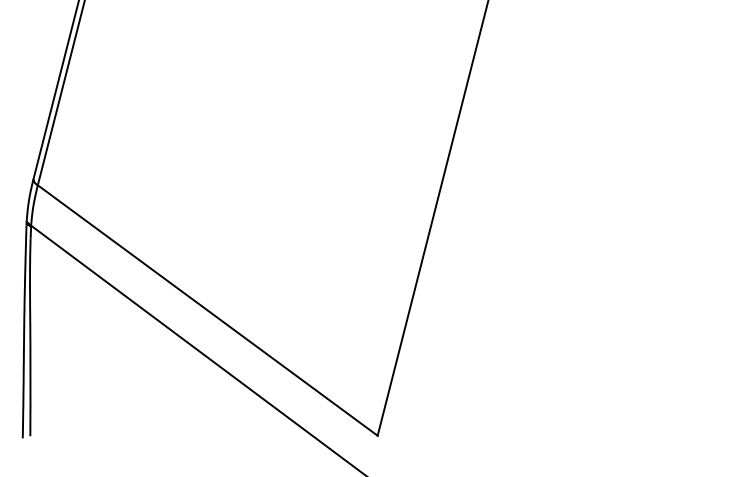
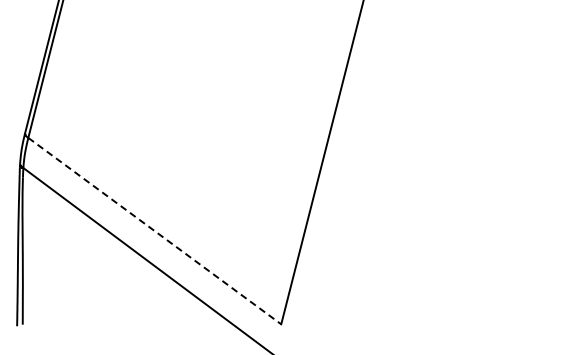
line: (208, 311) -> (155, 231), solid -> dashed

